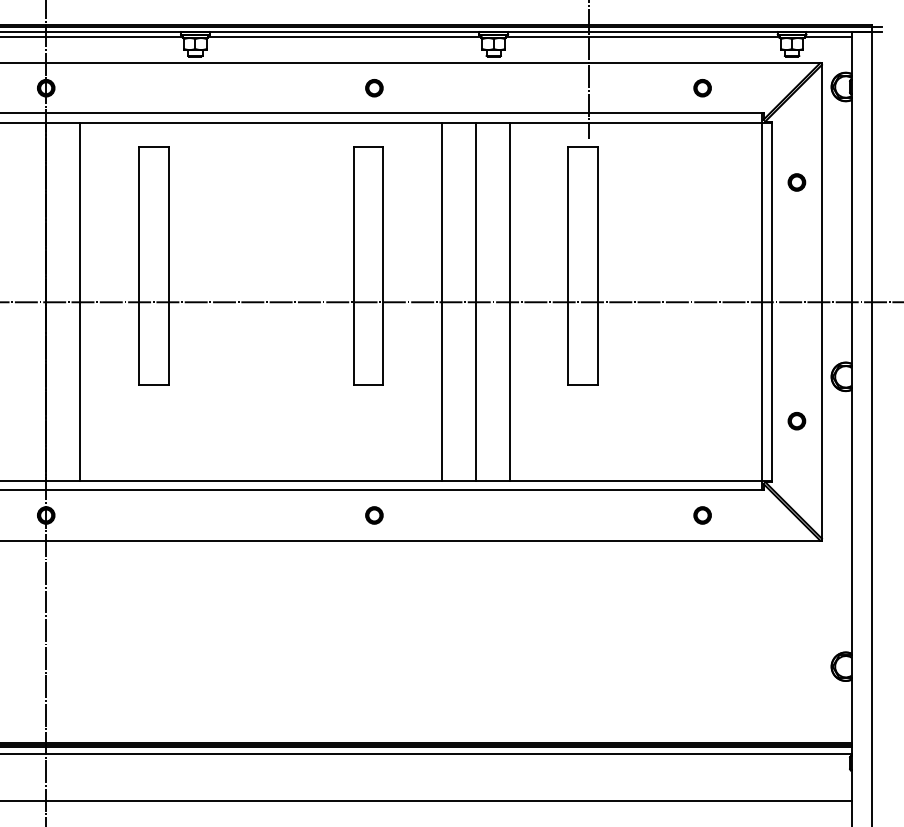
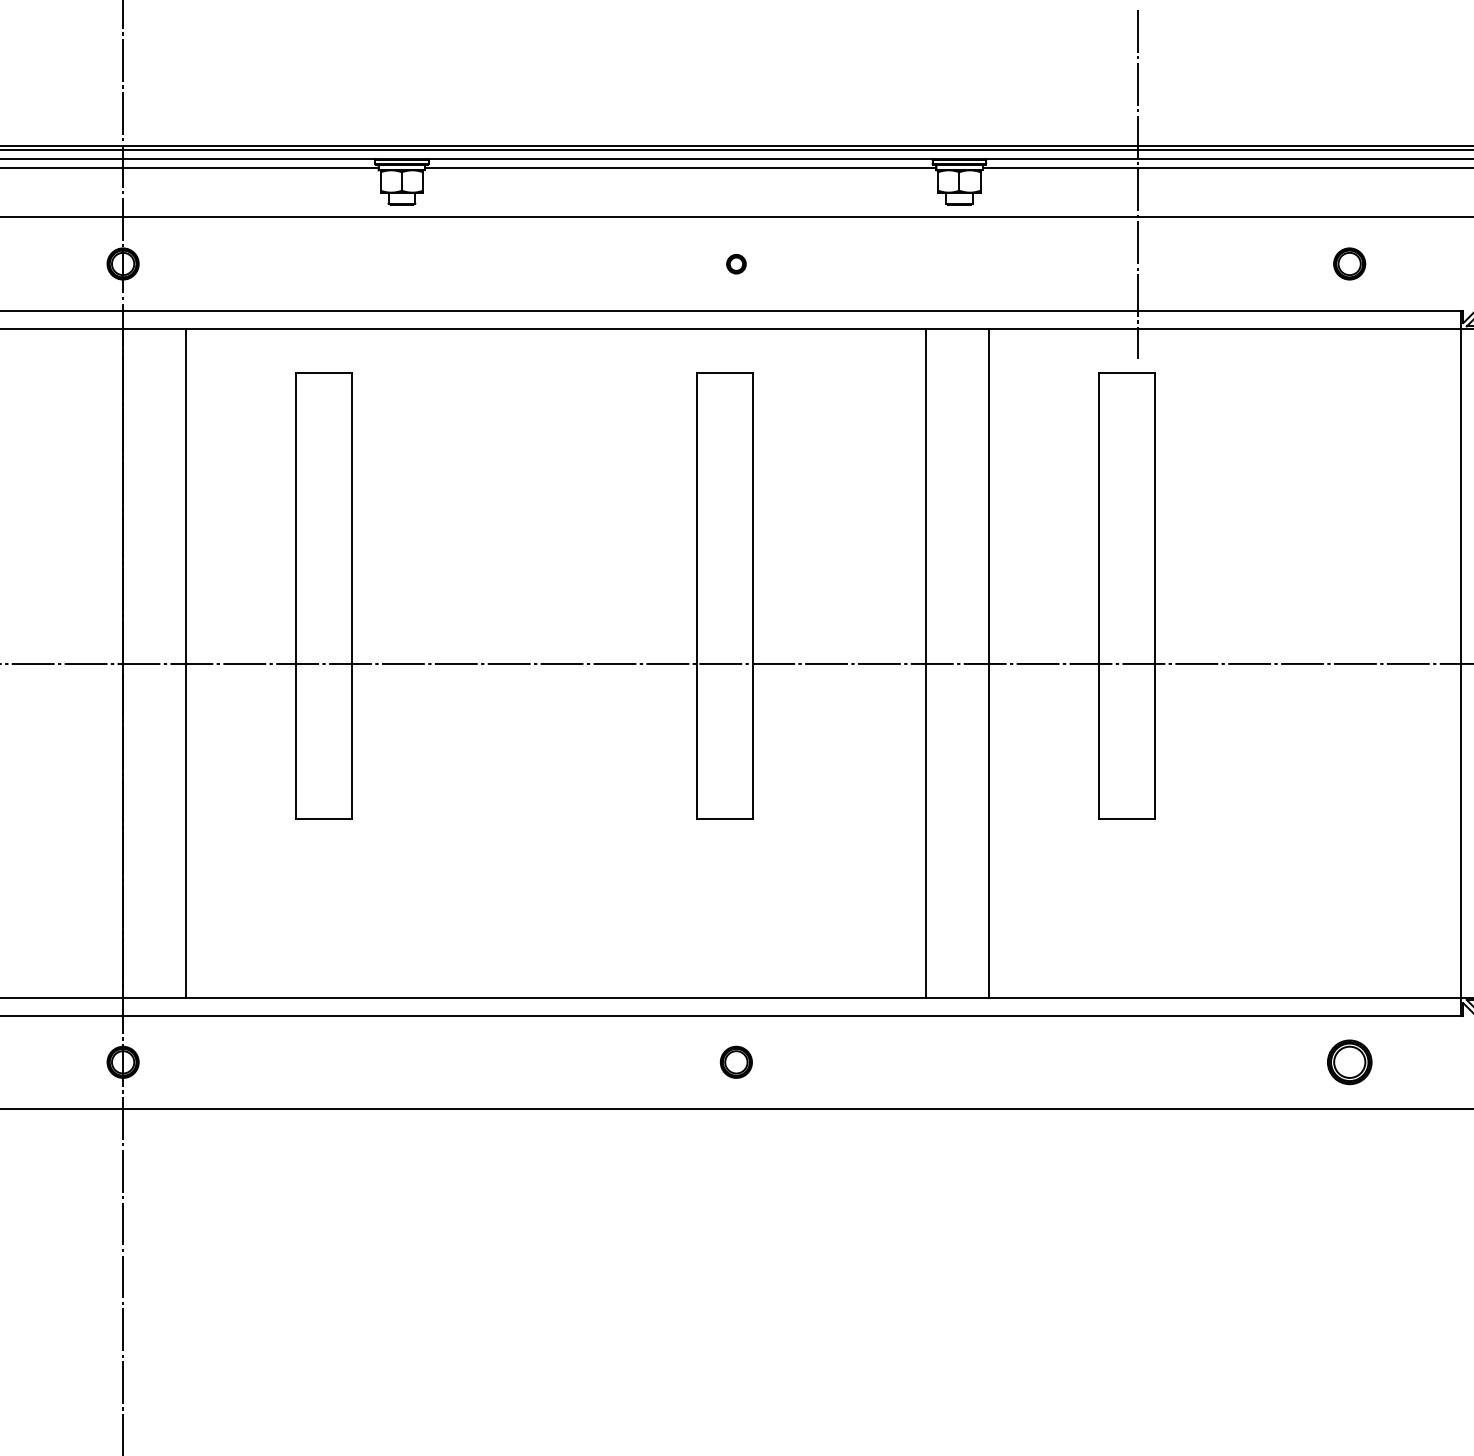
part: (374, 88) -> (736, 264), size x0.6
line: (442, 301) -> (863, 662), removed
part: (702, 515) -> (1349, 1062), size x1.4

